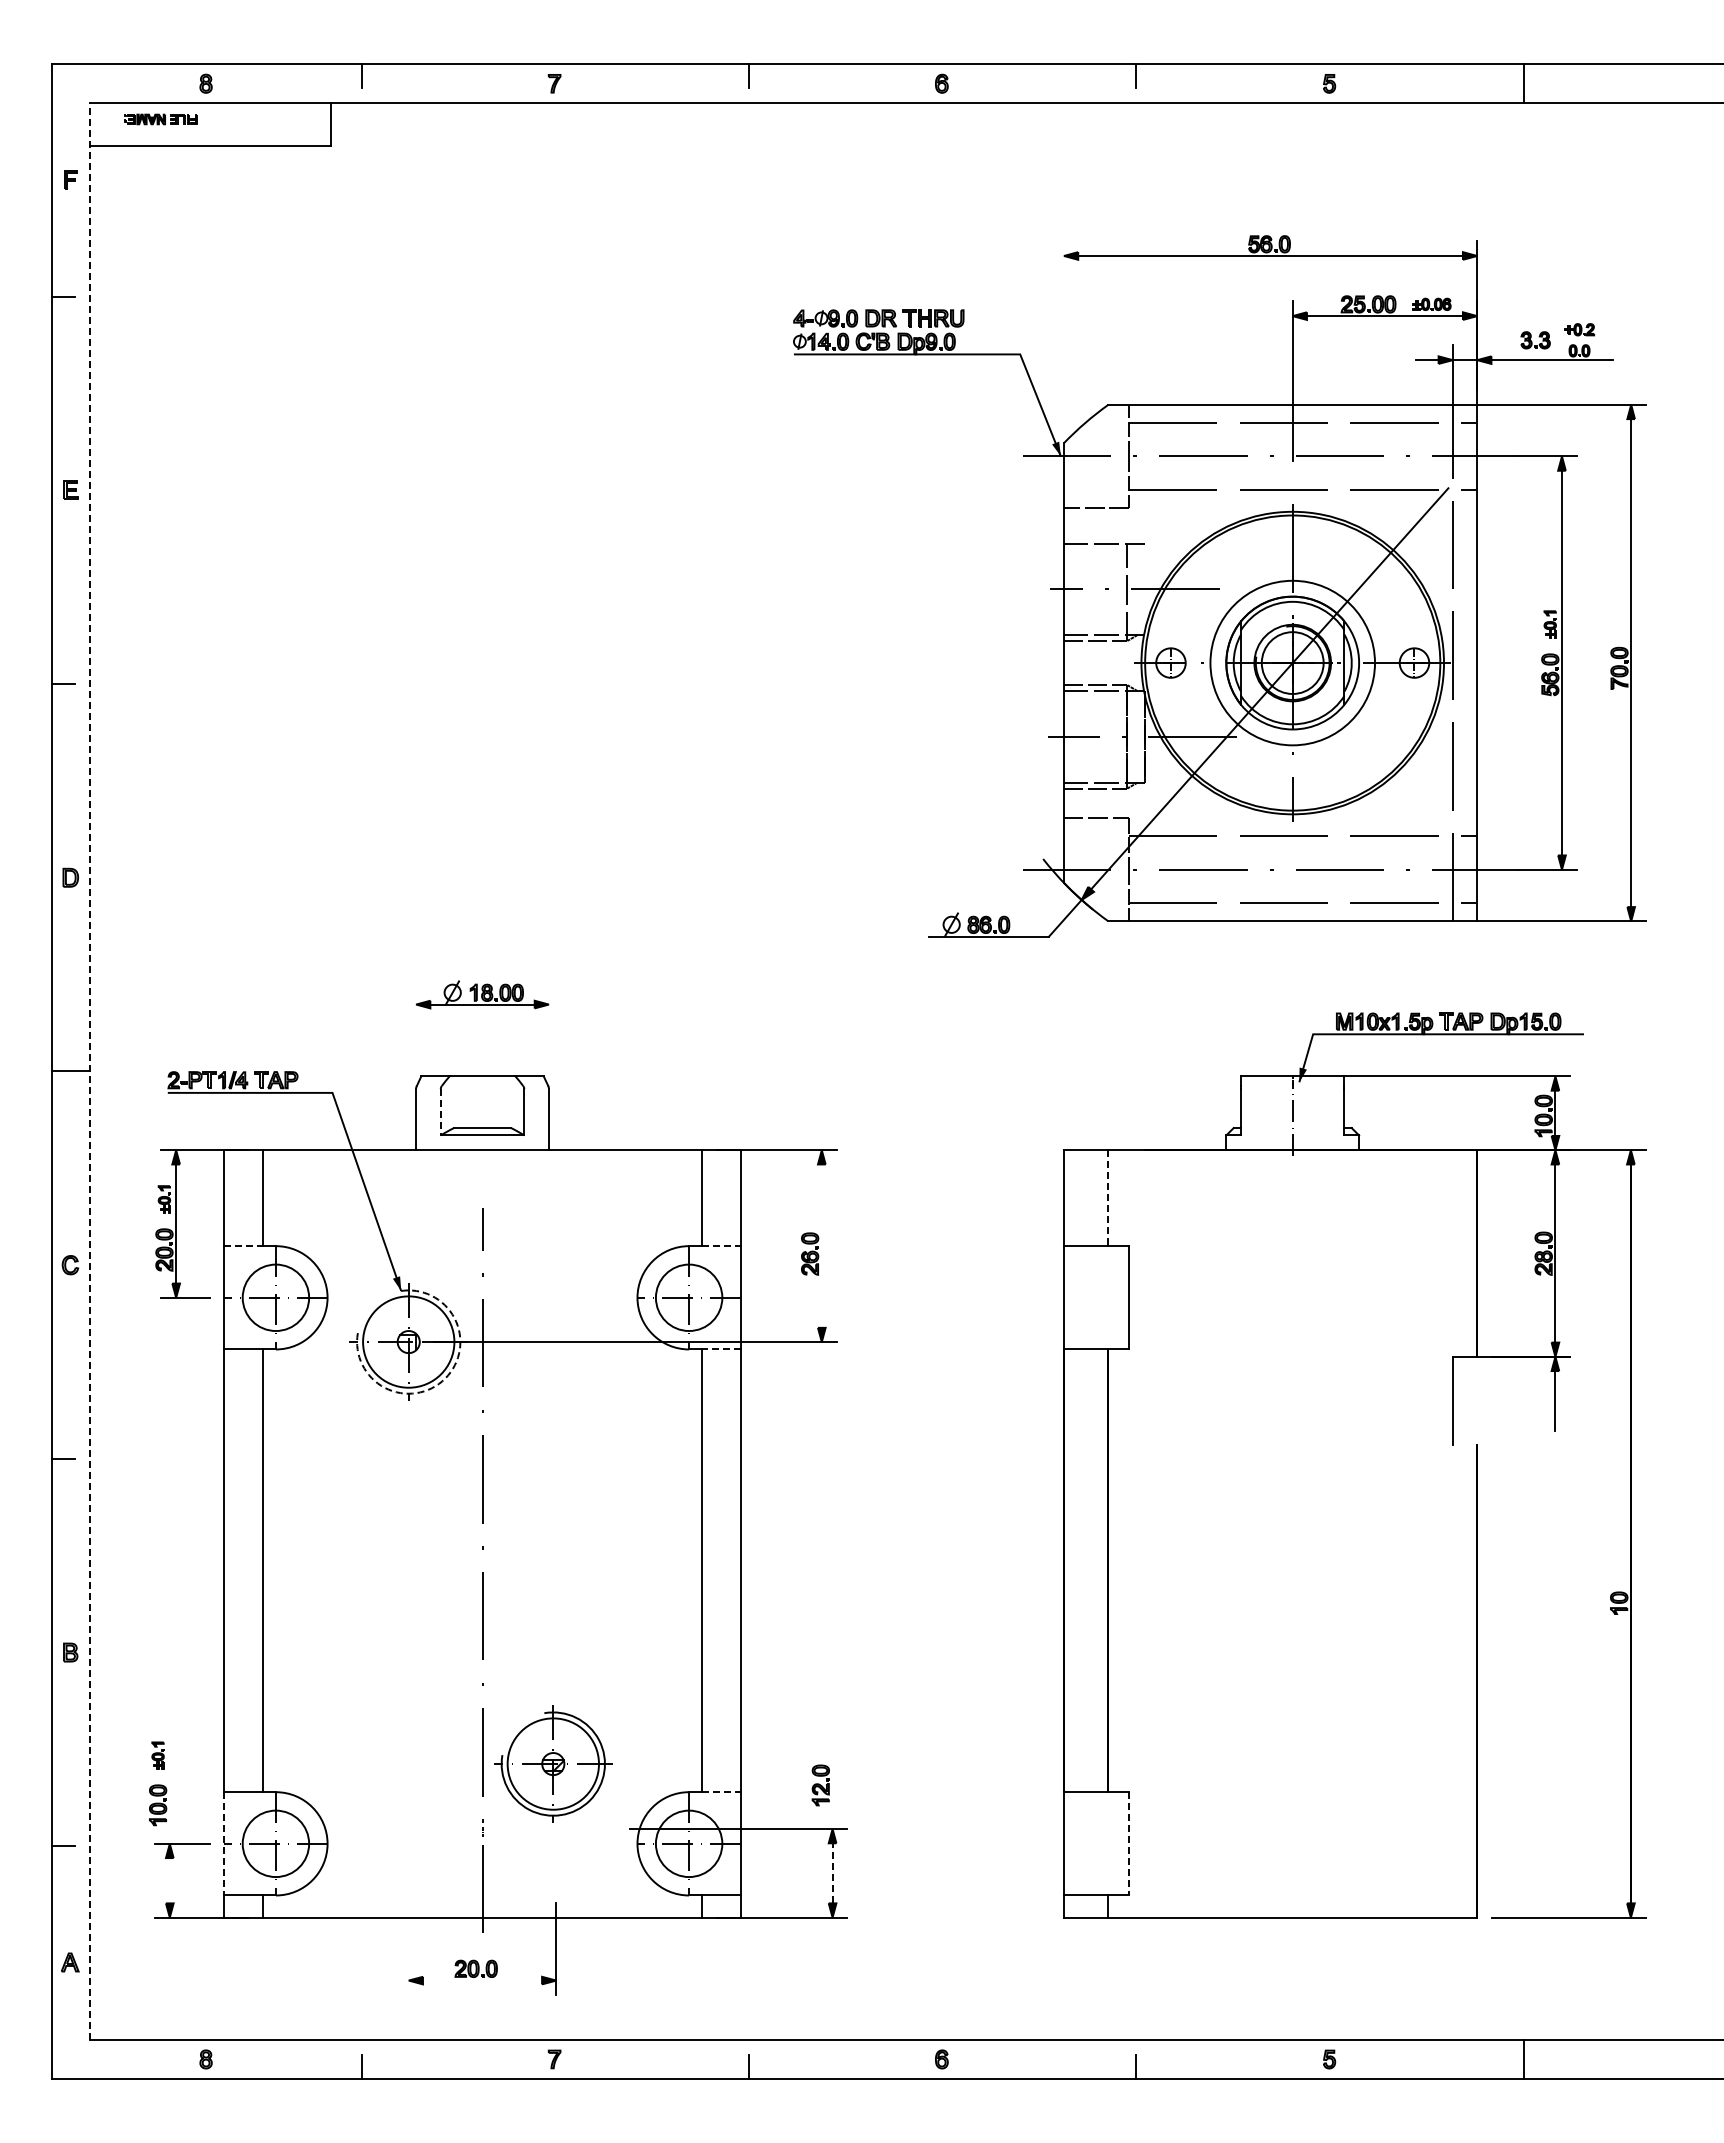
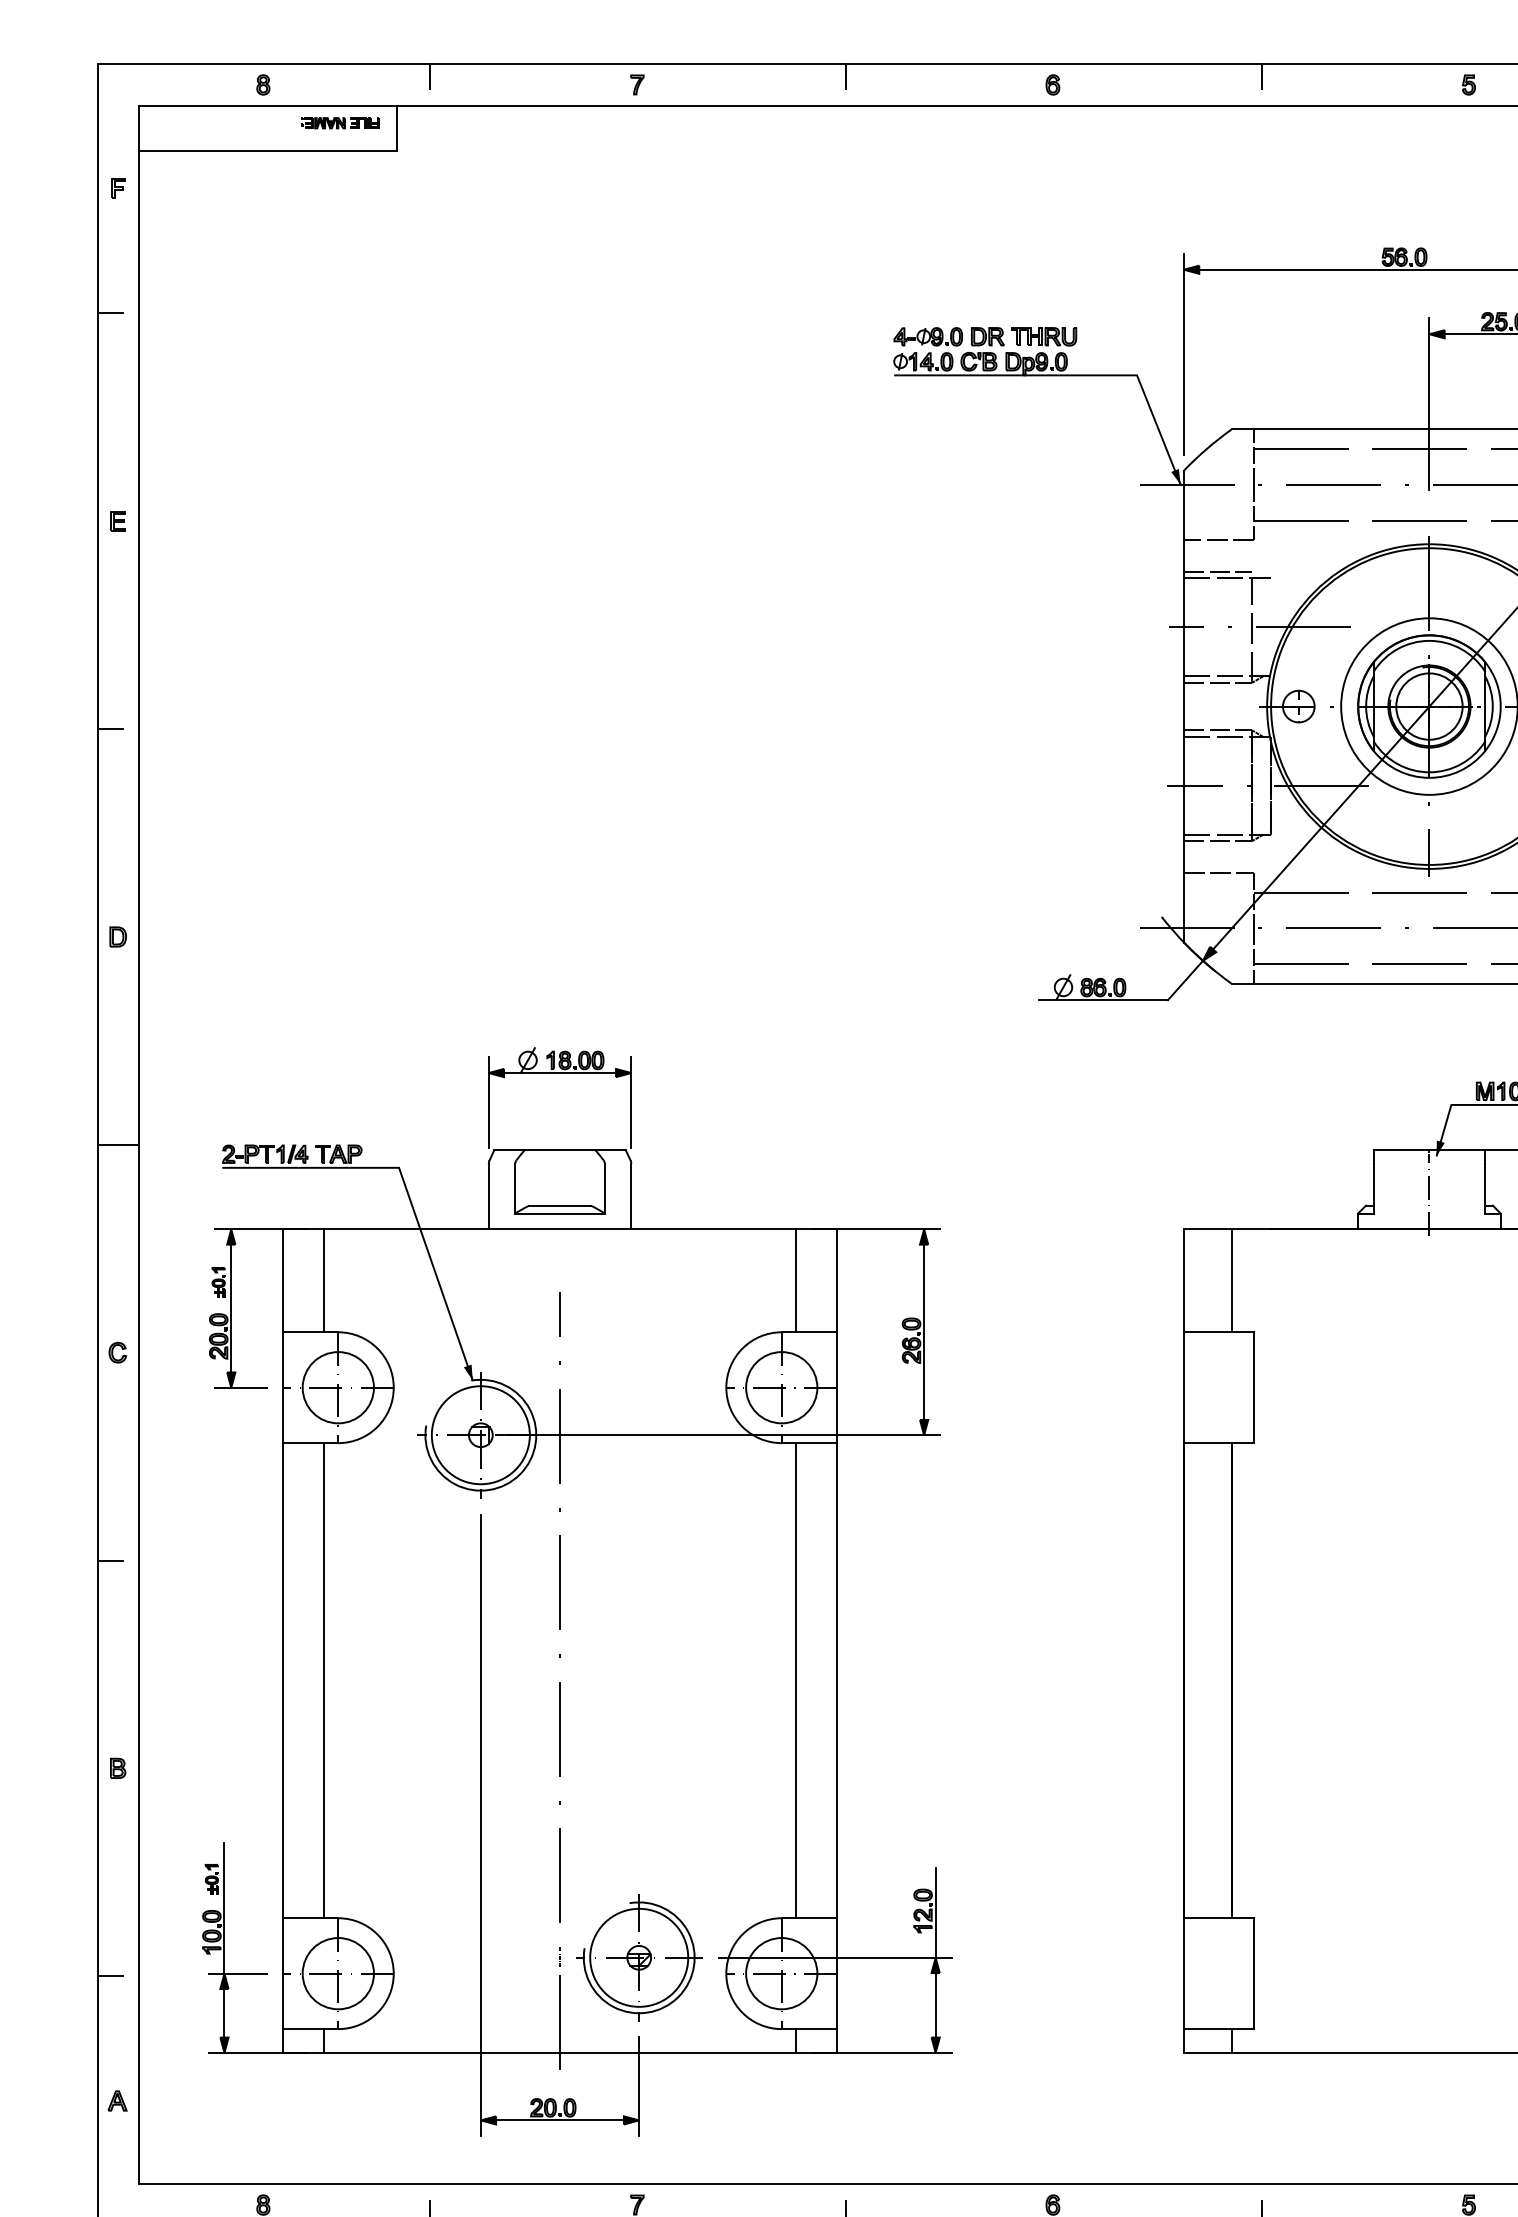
part: (160, 119) -> (340, 123), moved
line: (1063, 334) -> (1183, 354), added
line: (1095, 537) -> (1217, 571), added
line: (416, 1031) -> (489, 1101), added
line: (548, 1031) -> (630, 1101), added
line: (90, 1071) -> (139, 1144), dashed -> solid
line: (440, 1112) -> (514, 1188), dashed -> solid
line: (1108, 1198) -> (1231, 1281), dashed -> solid
line: (821, 1245) -> (923, 1331), added
line: (243, 1246) -> (303, 1332), dashed -> solid
line: (722, 1246) -> (817, 1332), dashed -> solid
line: (721, 1349) -> (816, 1443), dashed -> solid
arc: (445, 1378) -> (520, 1474), dashed -> solid
line: (408, 1705) -> (480, 1825), added
part: (553, 1763) -> (639, 1957), moved
line: (169, 1782) -> (224, 1907), added
line: (832, 1787) -> (935, 1913), added
line: (722, 1792) -> (817, 1918), dashed -> solid
line: (224, 1843) -> (283, 1973), dashed -> solid
line: (1128, 1843) -> (1253, 1973), dashed -> solid
line: (832, 1872) -> (935, 2004), dashed -> solid
line: (169, 1880) -> (224, 2013), added
line: (482, 1980) -> (560, 2120), added

